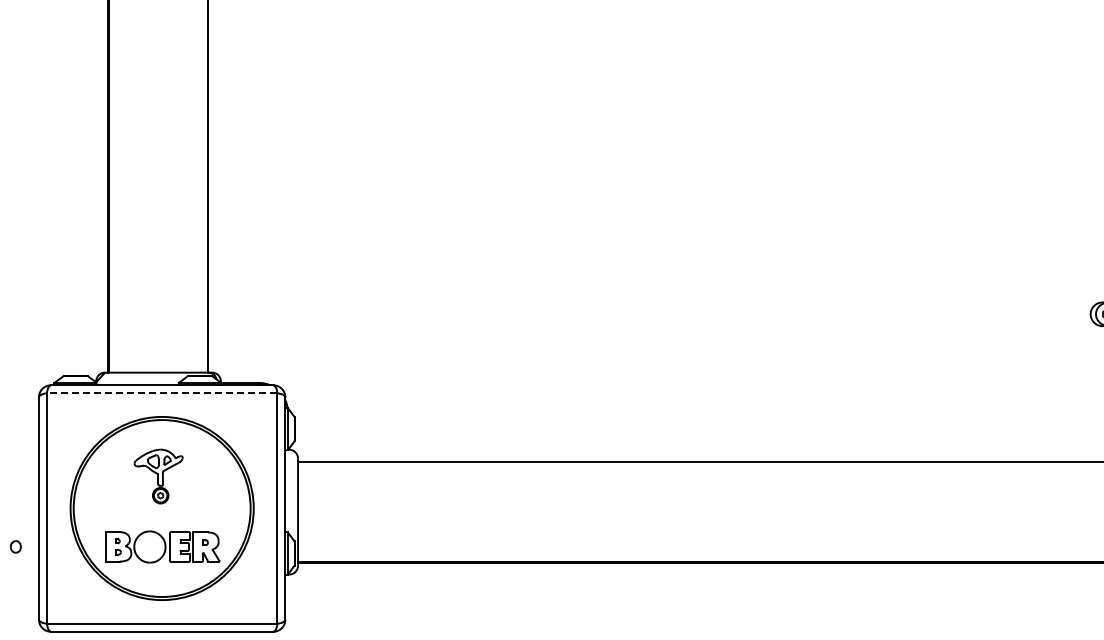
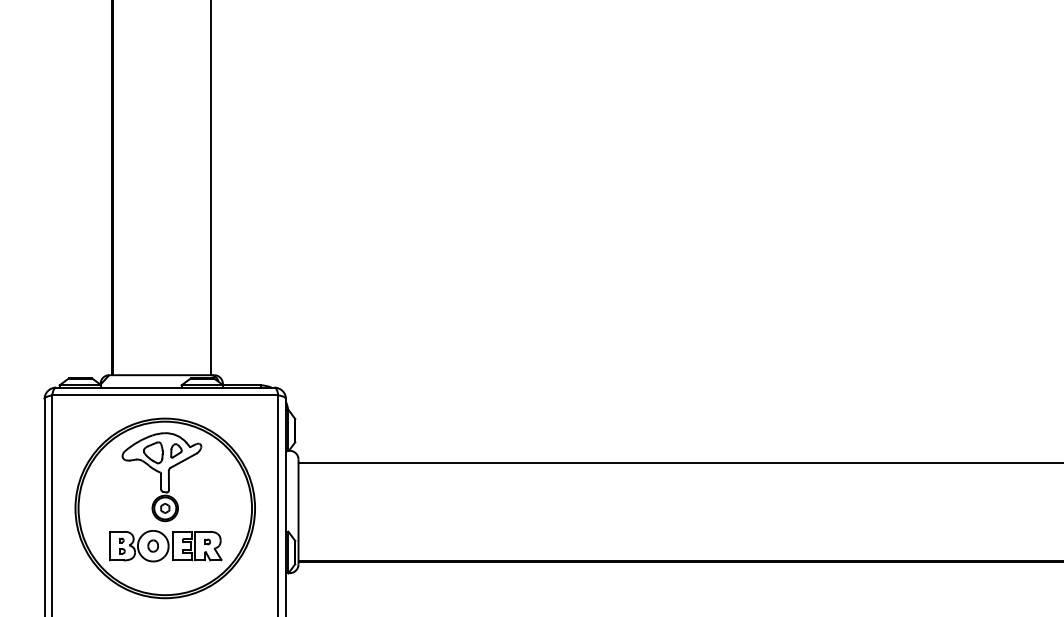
line: (161, 393) -> (164, 395), dashed -> solid
part: (158, 476) -> (161, 477), size x1.67
part: (15, 546) -> (152, 545), moved

